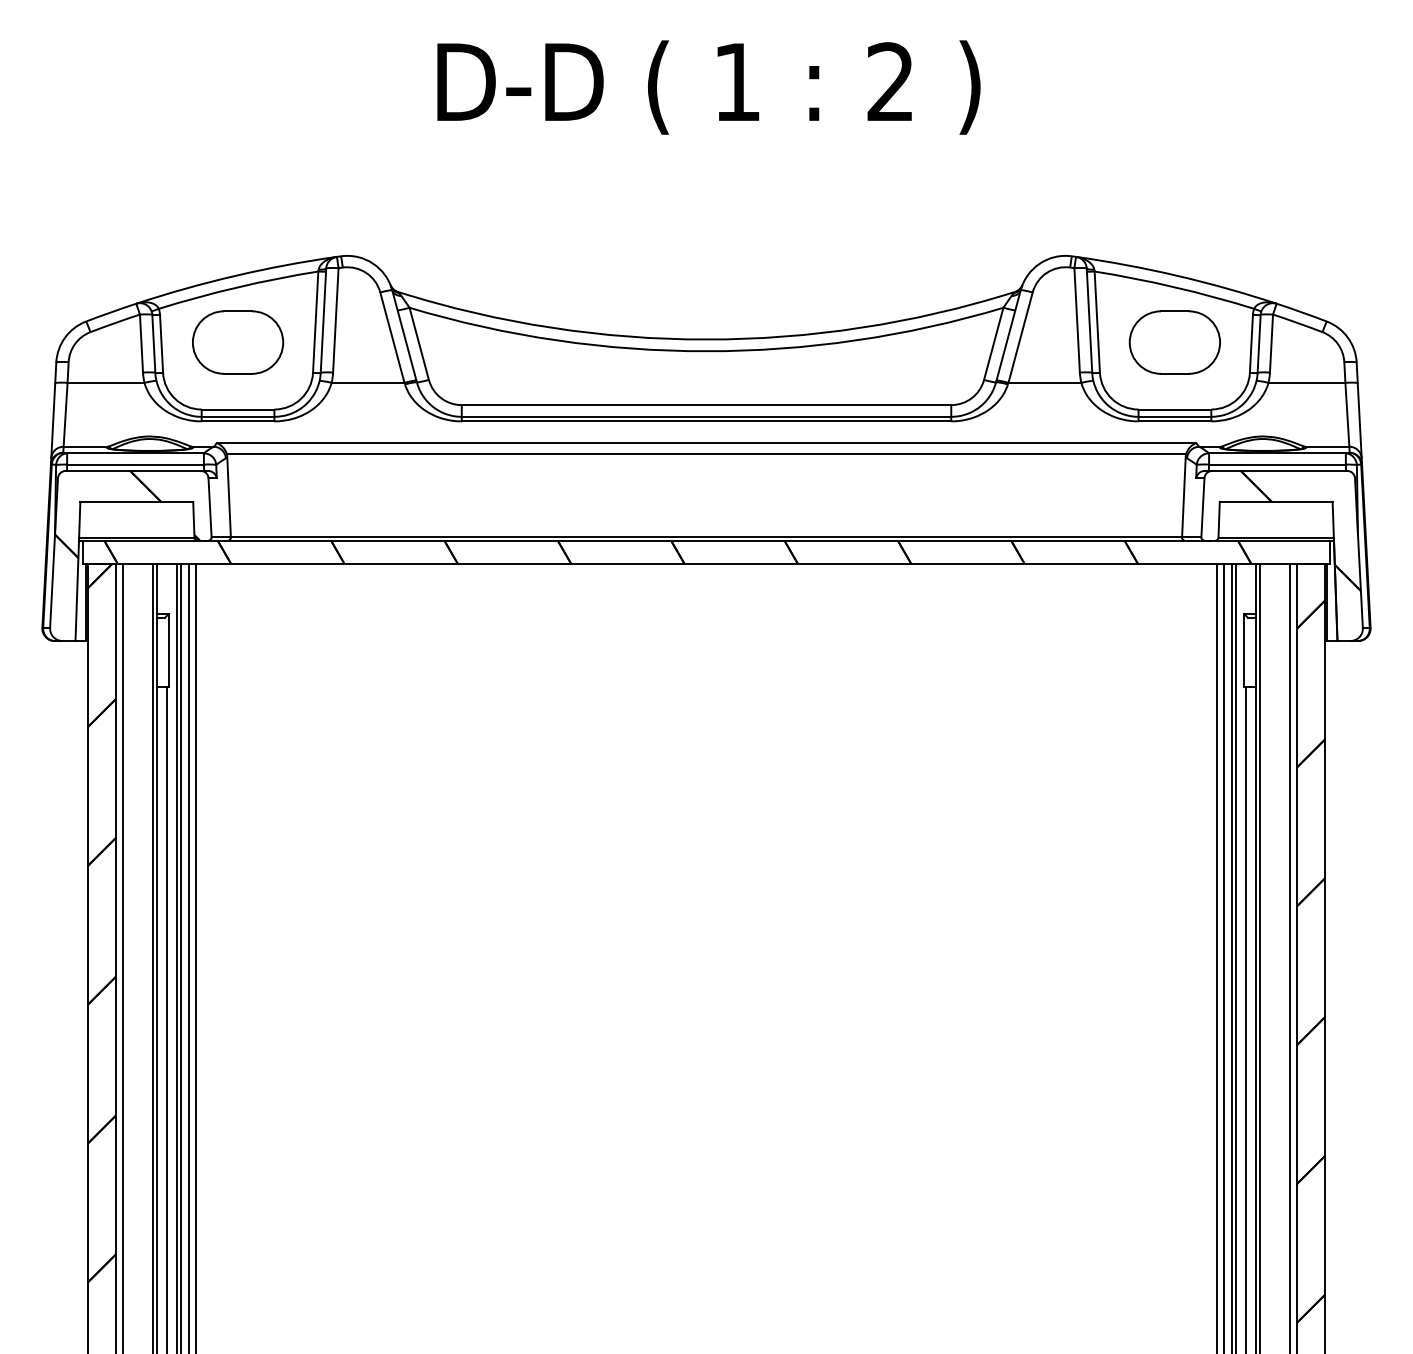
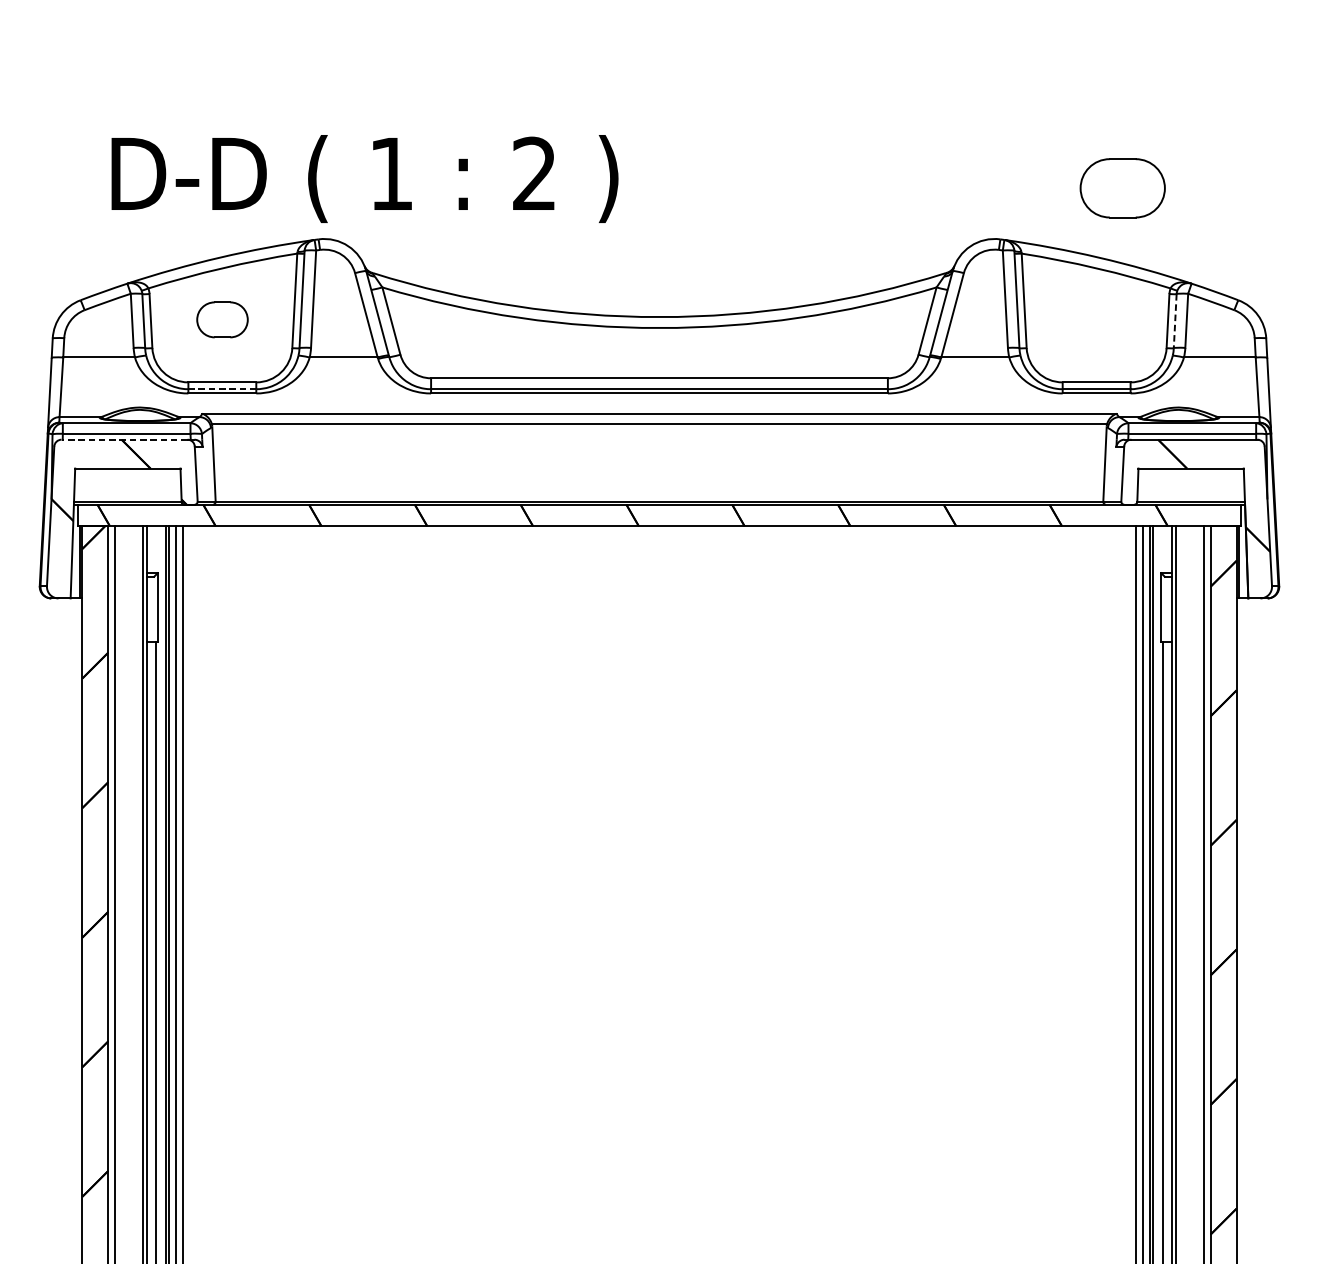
text: (708, 87) -> (364, 178), moved
part: (238, 342) -> (222, 319), size x0.6
part: (1174, 342) -> (1122, 188), moved
line: (1259, 344) -> (1175, 321), solid -> dashed
line: (237, 416) -> (221, 388), solid -> dashed
line: (133, 470) -> (124, 439), solid -> dashed

